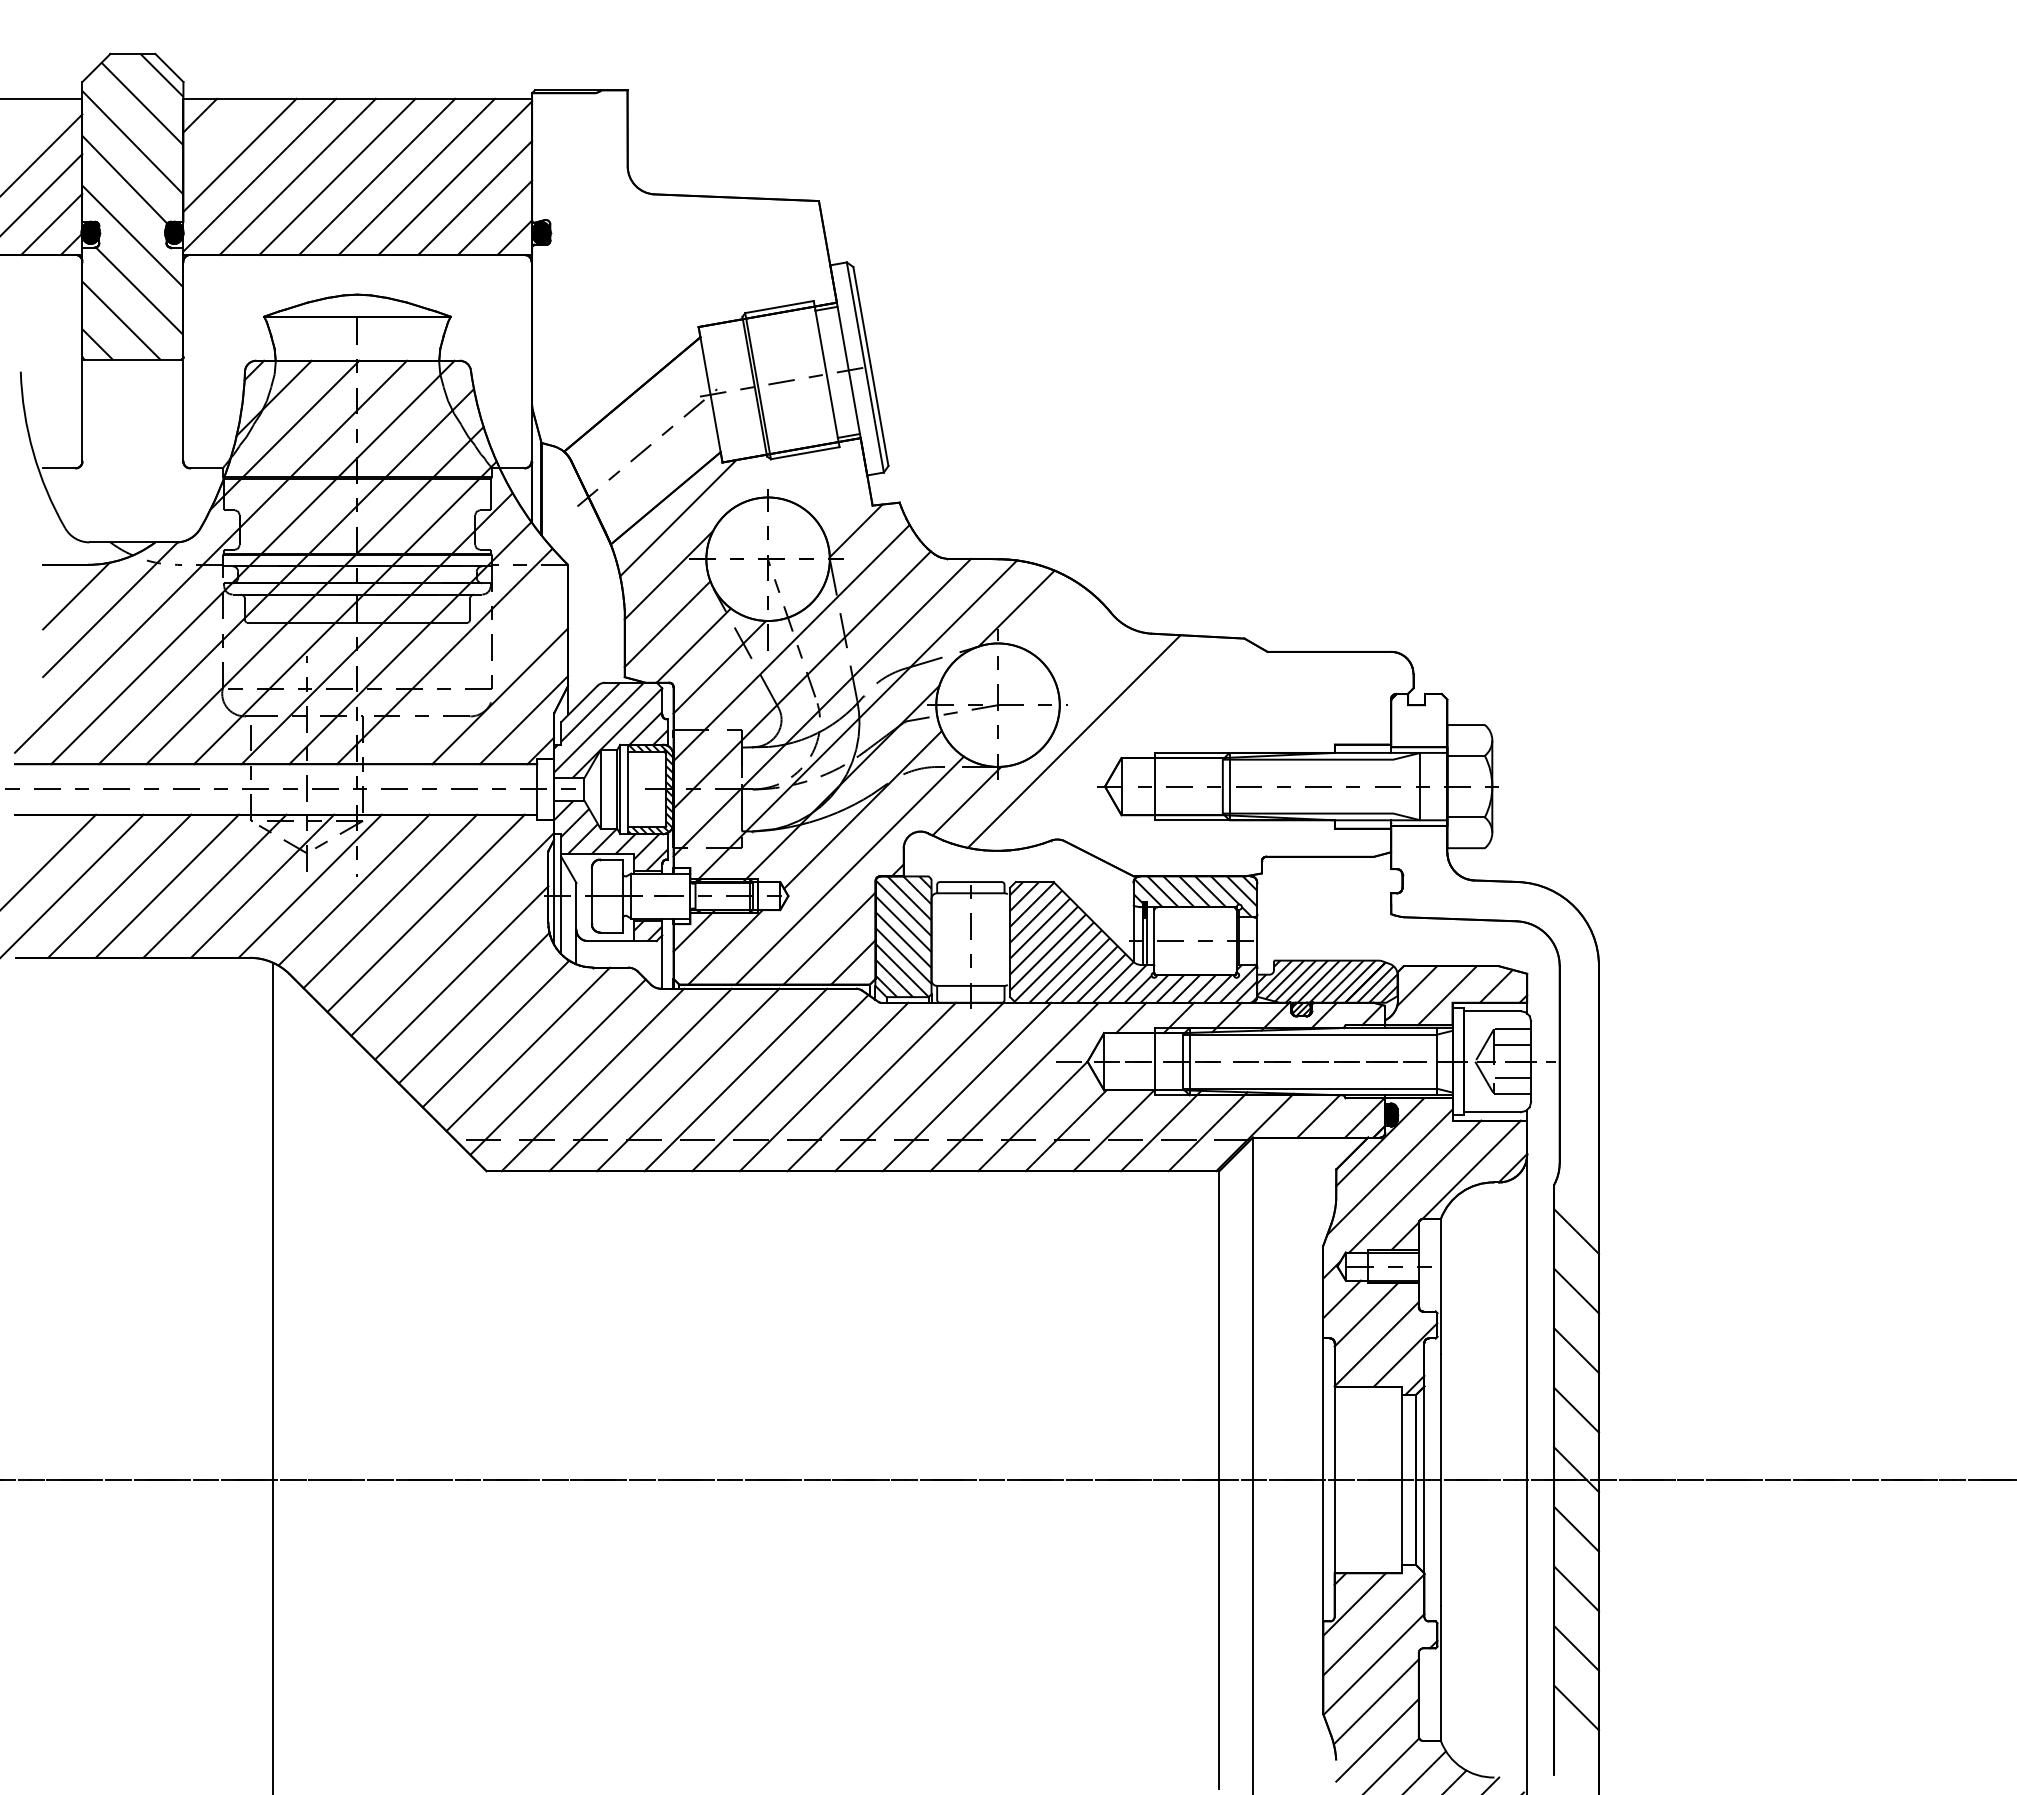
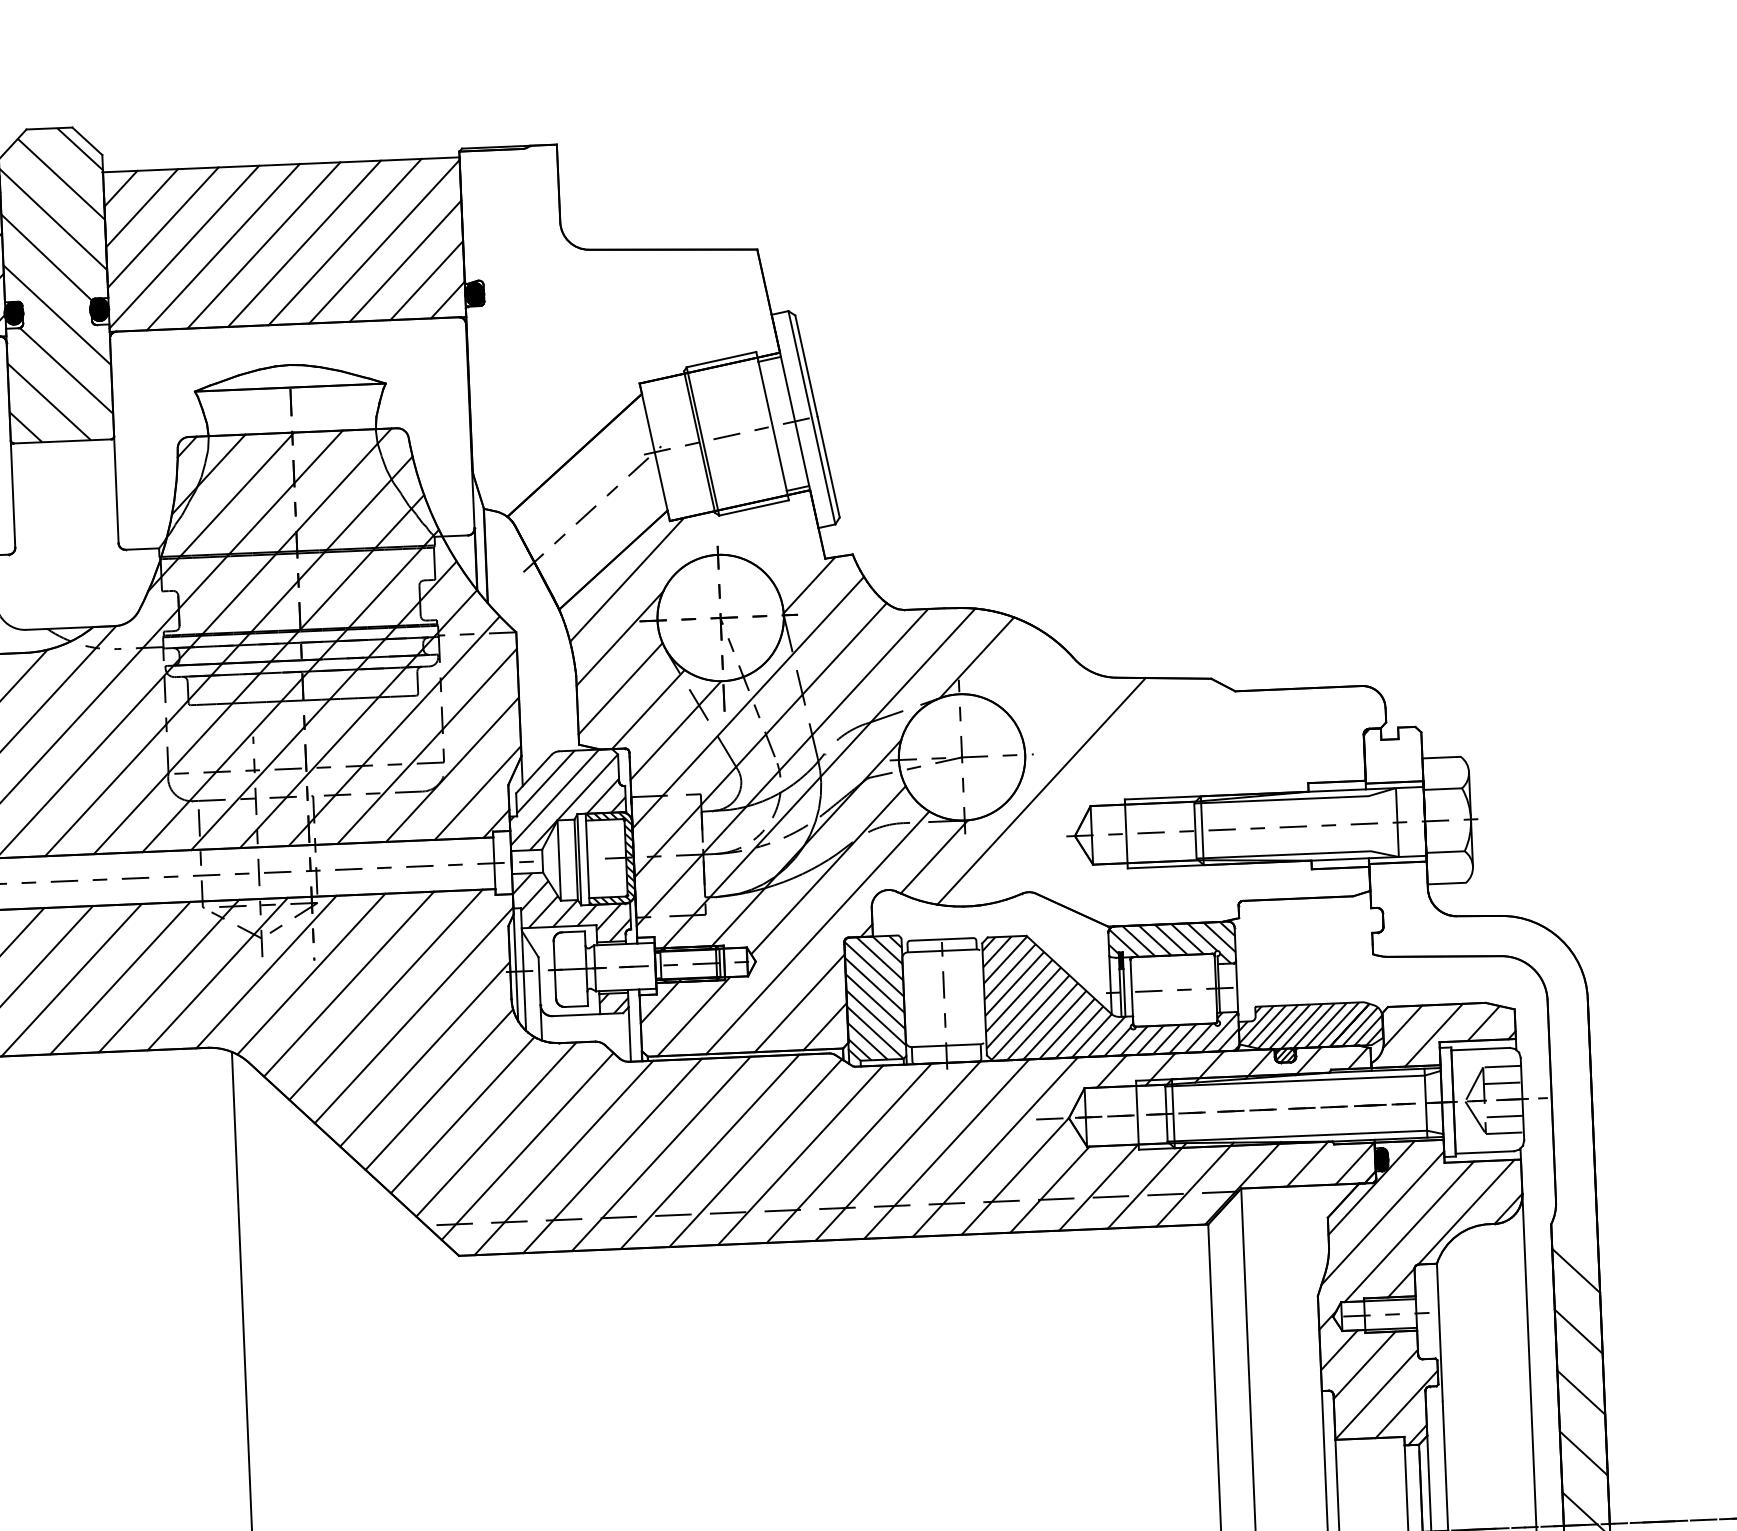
line: (219, 135) -> (141, 208), added
line: (476, 672) -> (427, 746), added

